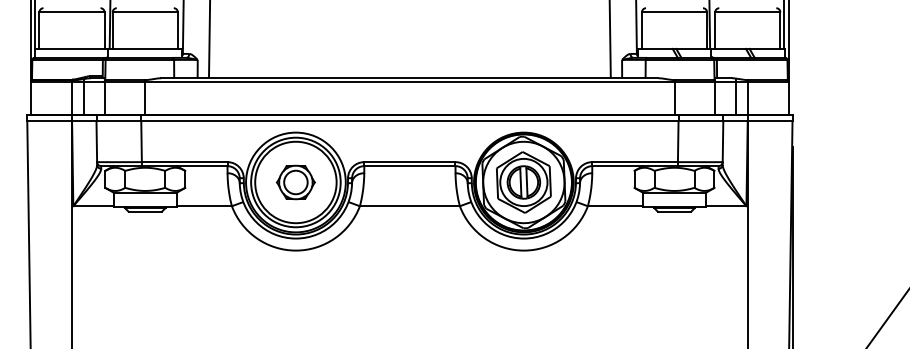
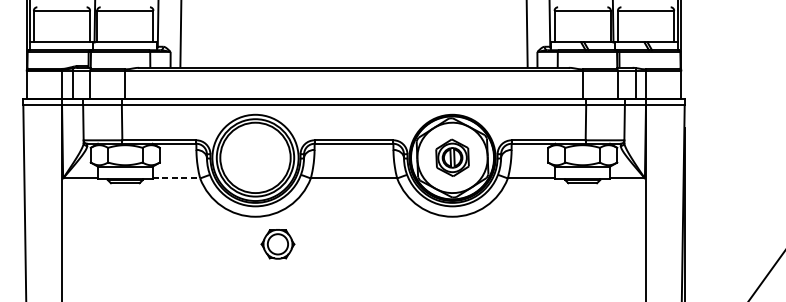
part: (295, 182) -> (277, 244), moved
part: (523, 182) -> (452, 157), size x0.7
line: (204, 206) -> (176, 178), solid -> dashed

